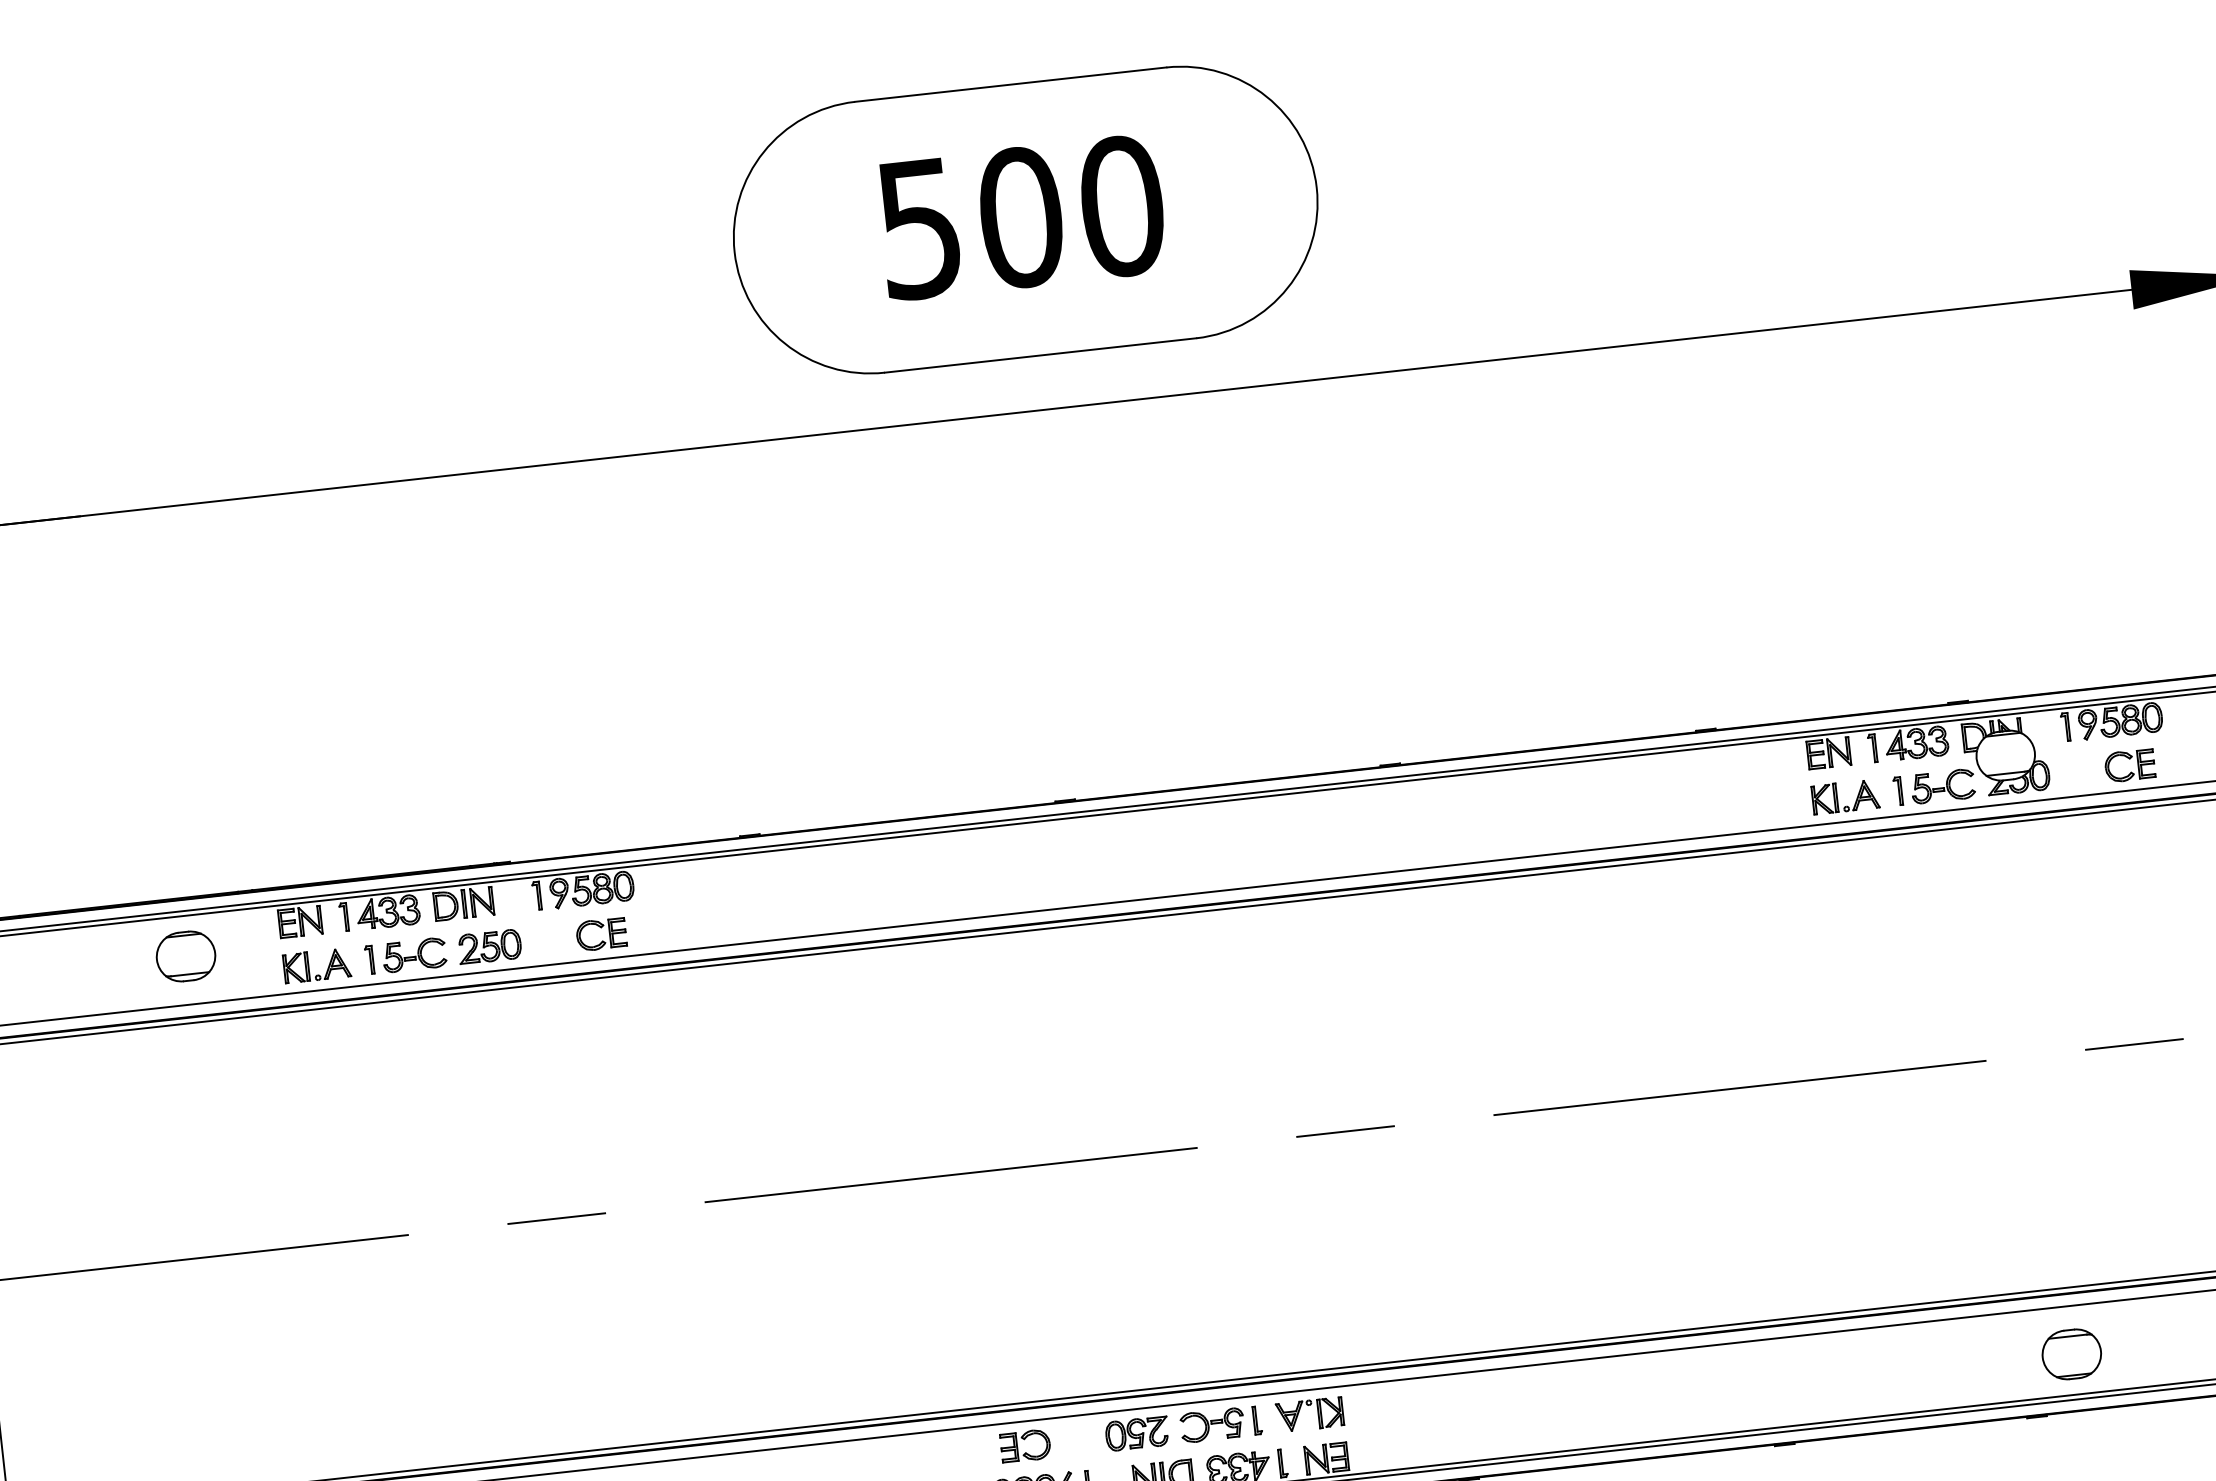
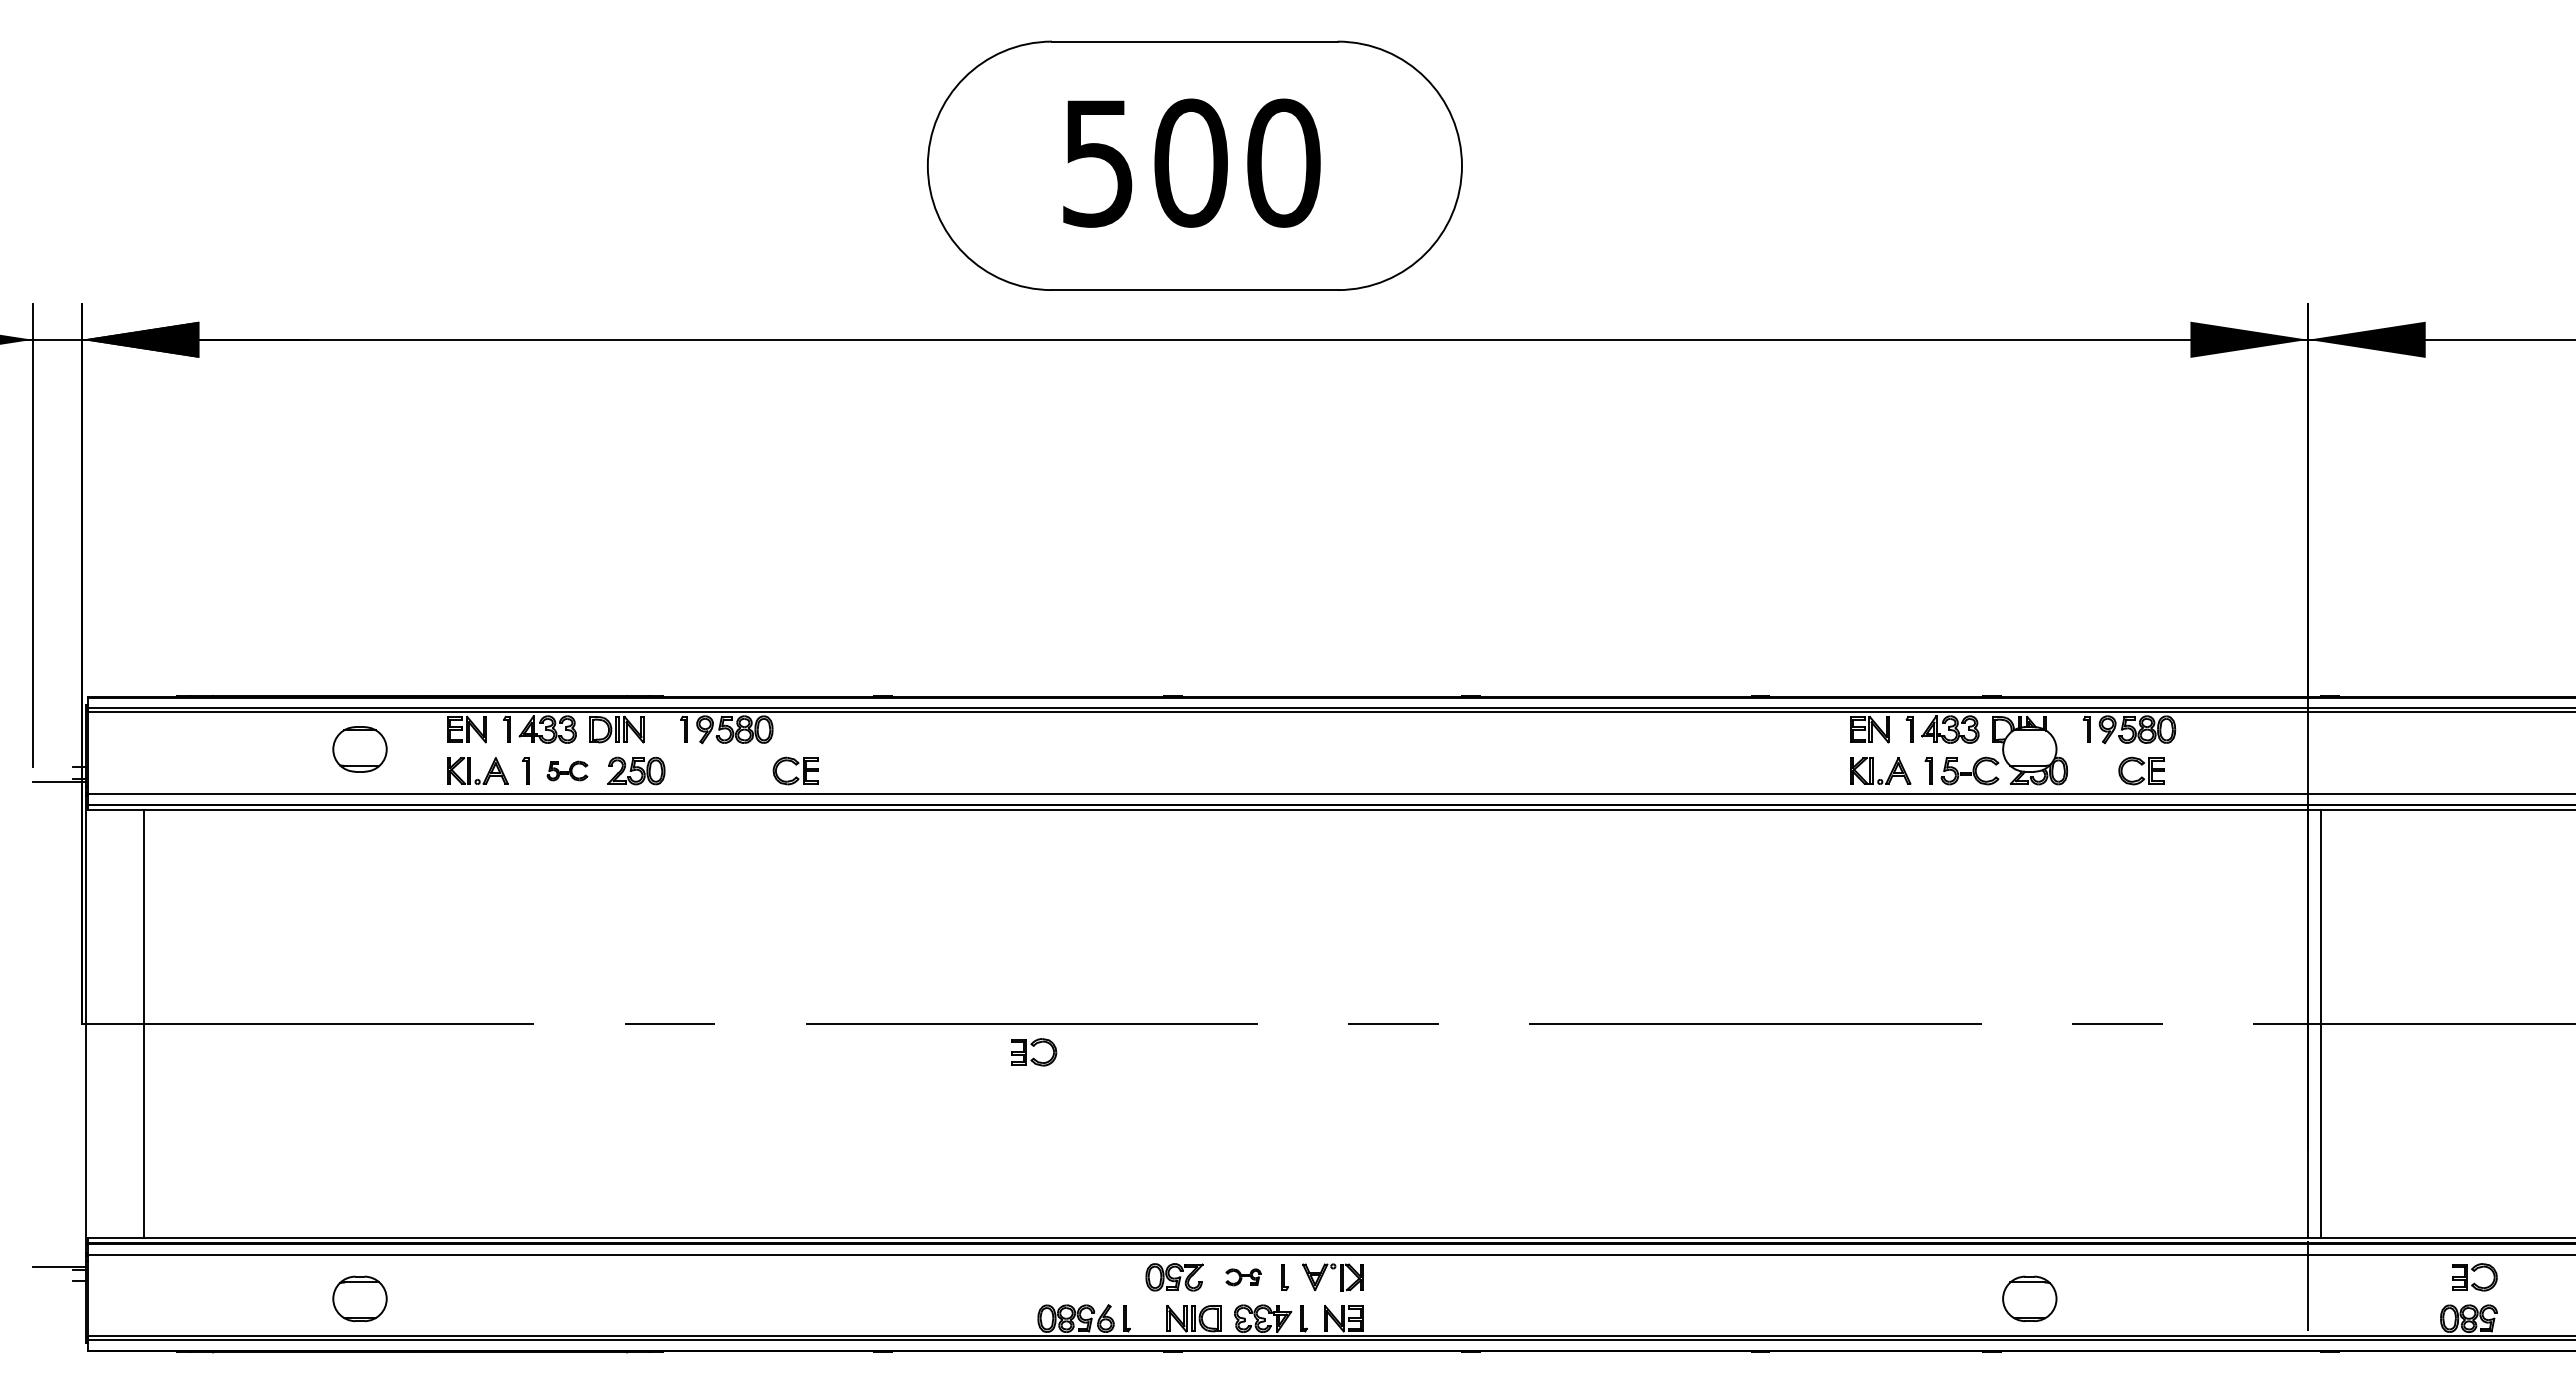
part: (601, 933) -> (795, 770), moved
part: (414, 954) -> (567, 770), size x0.7
part: (1212, 1425) -> (1243, 1277), size x0.6
part: (1026, 1446) -> (1034, 1052), moved

